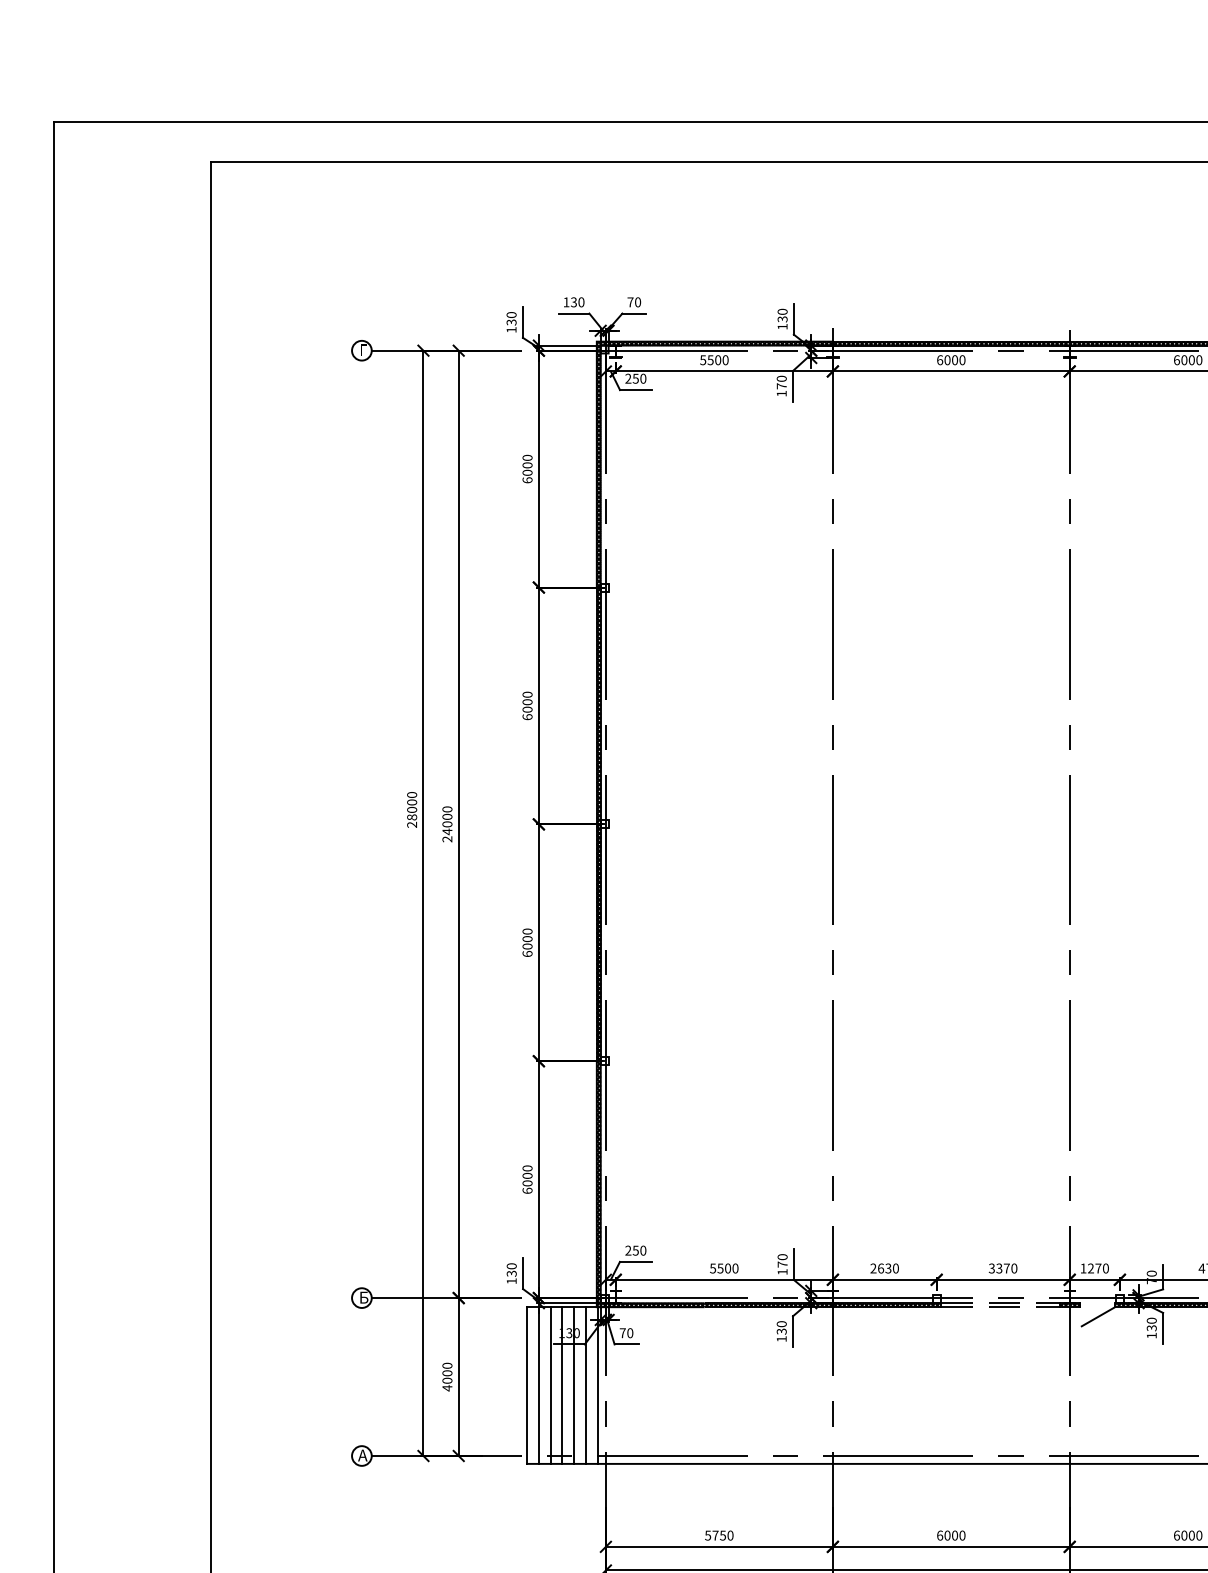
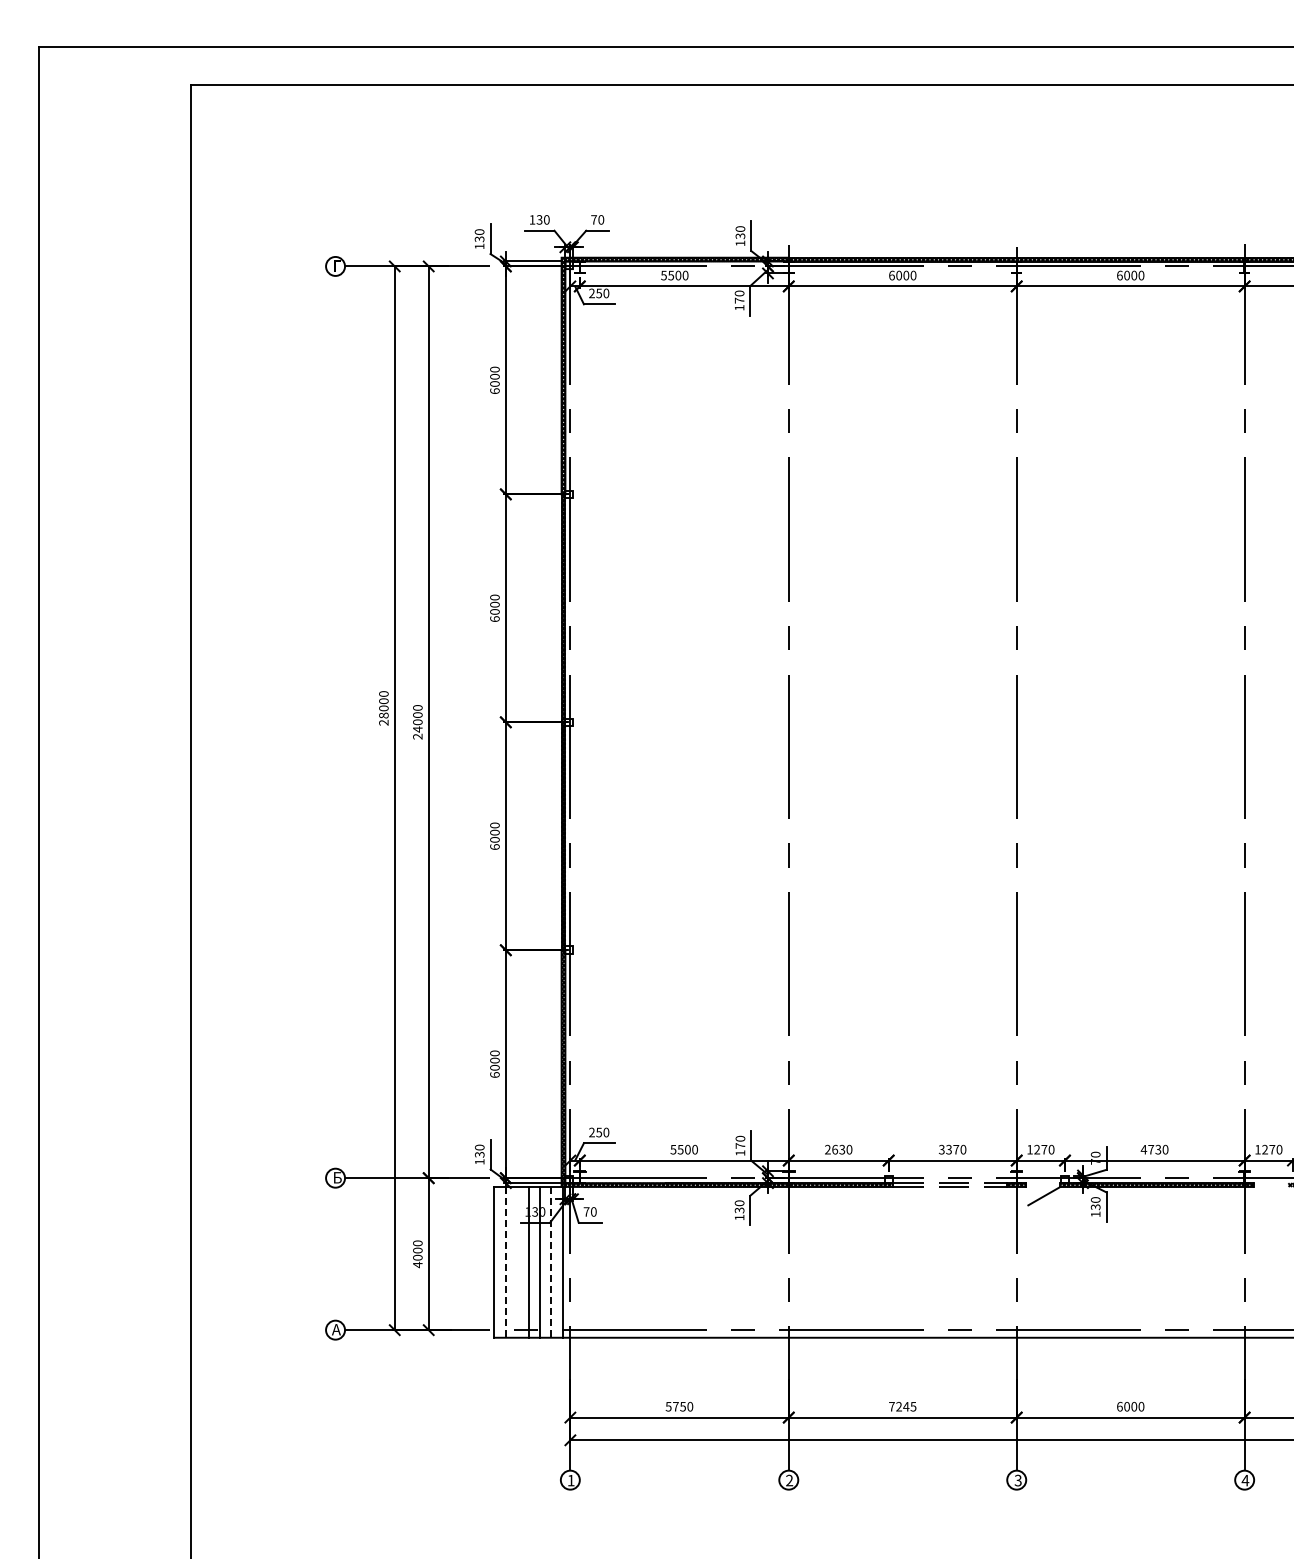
line: (550, 1384) -> (517, 1261), removed
line: (538, 1385) -> (505, 1262), solid -> dashed
line: (586, 1385) -> (551, 1262), solid -> dashed
text: (951, 1535) -> (902, 1406), 6000 -> 7245

